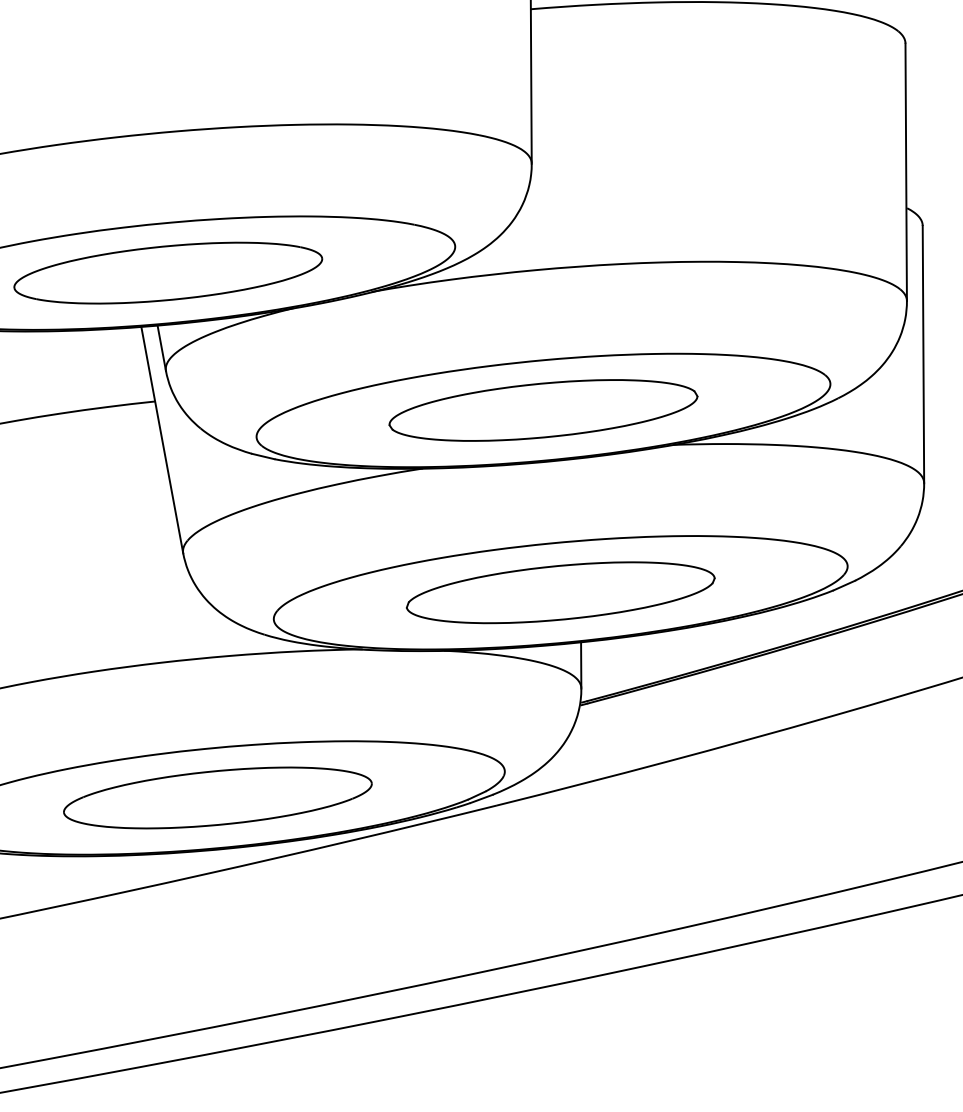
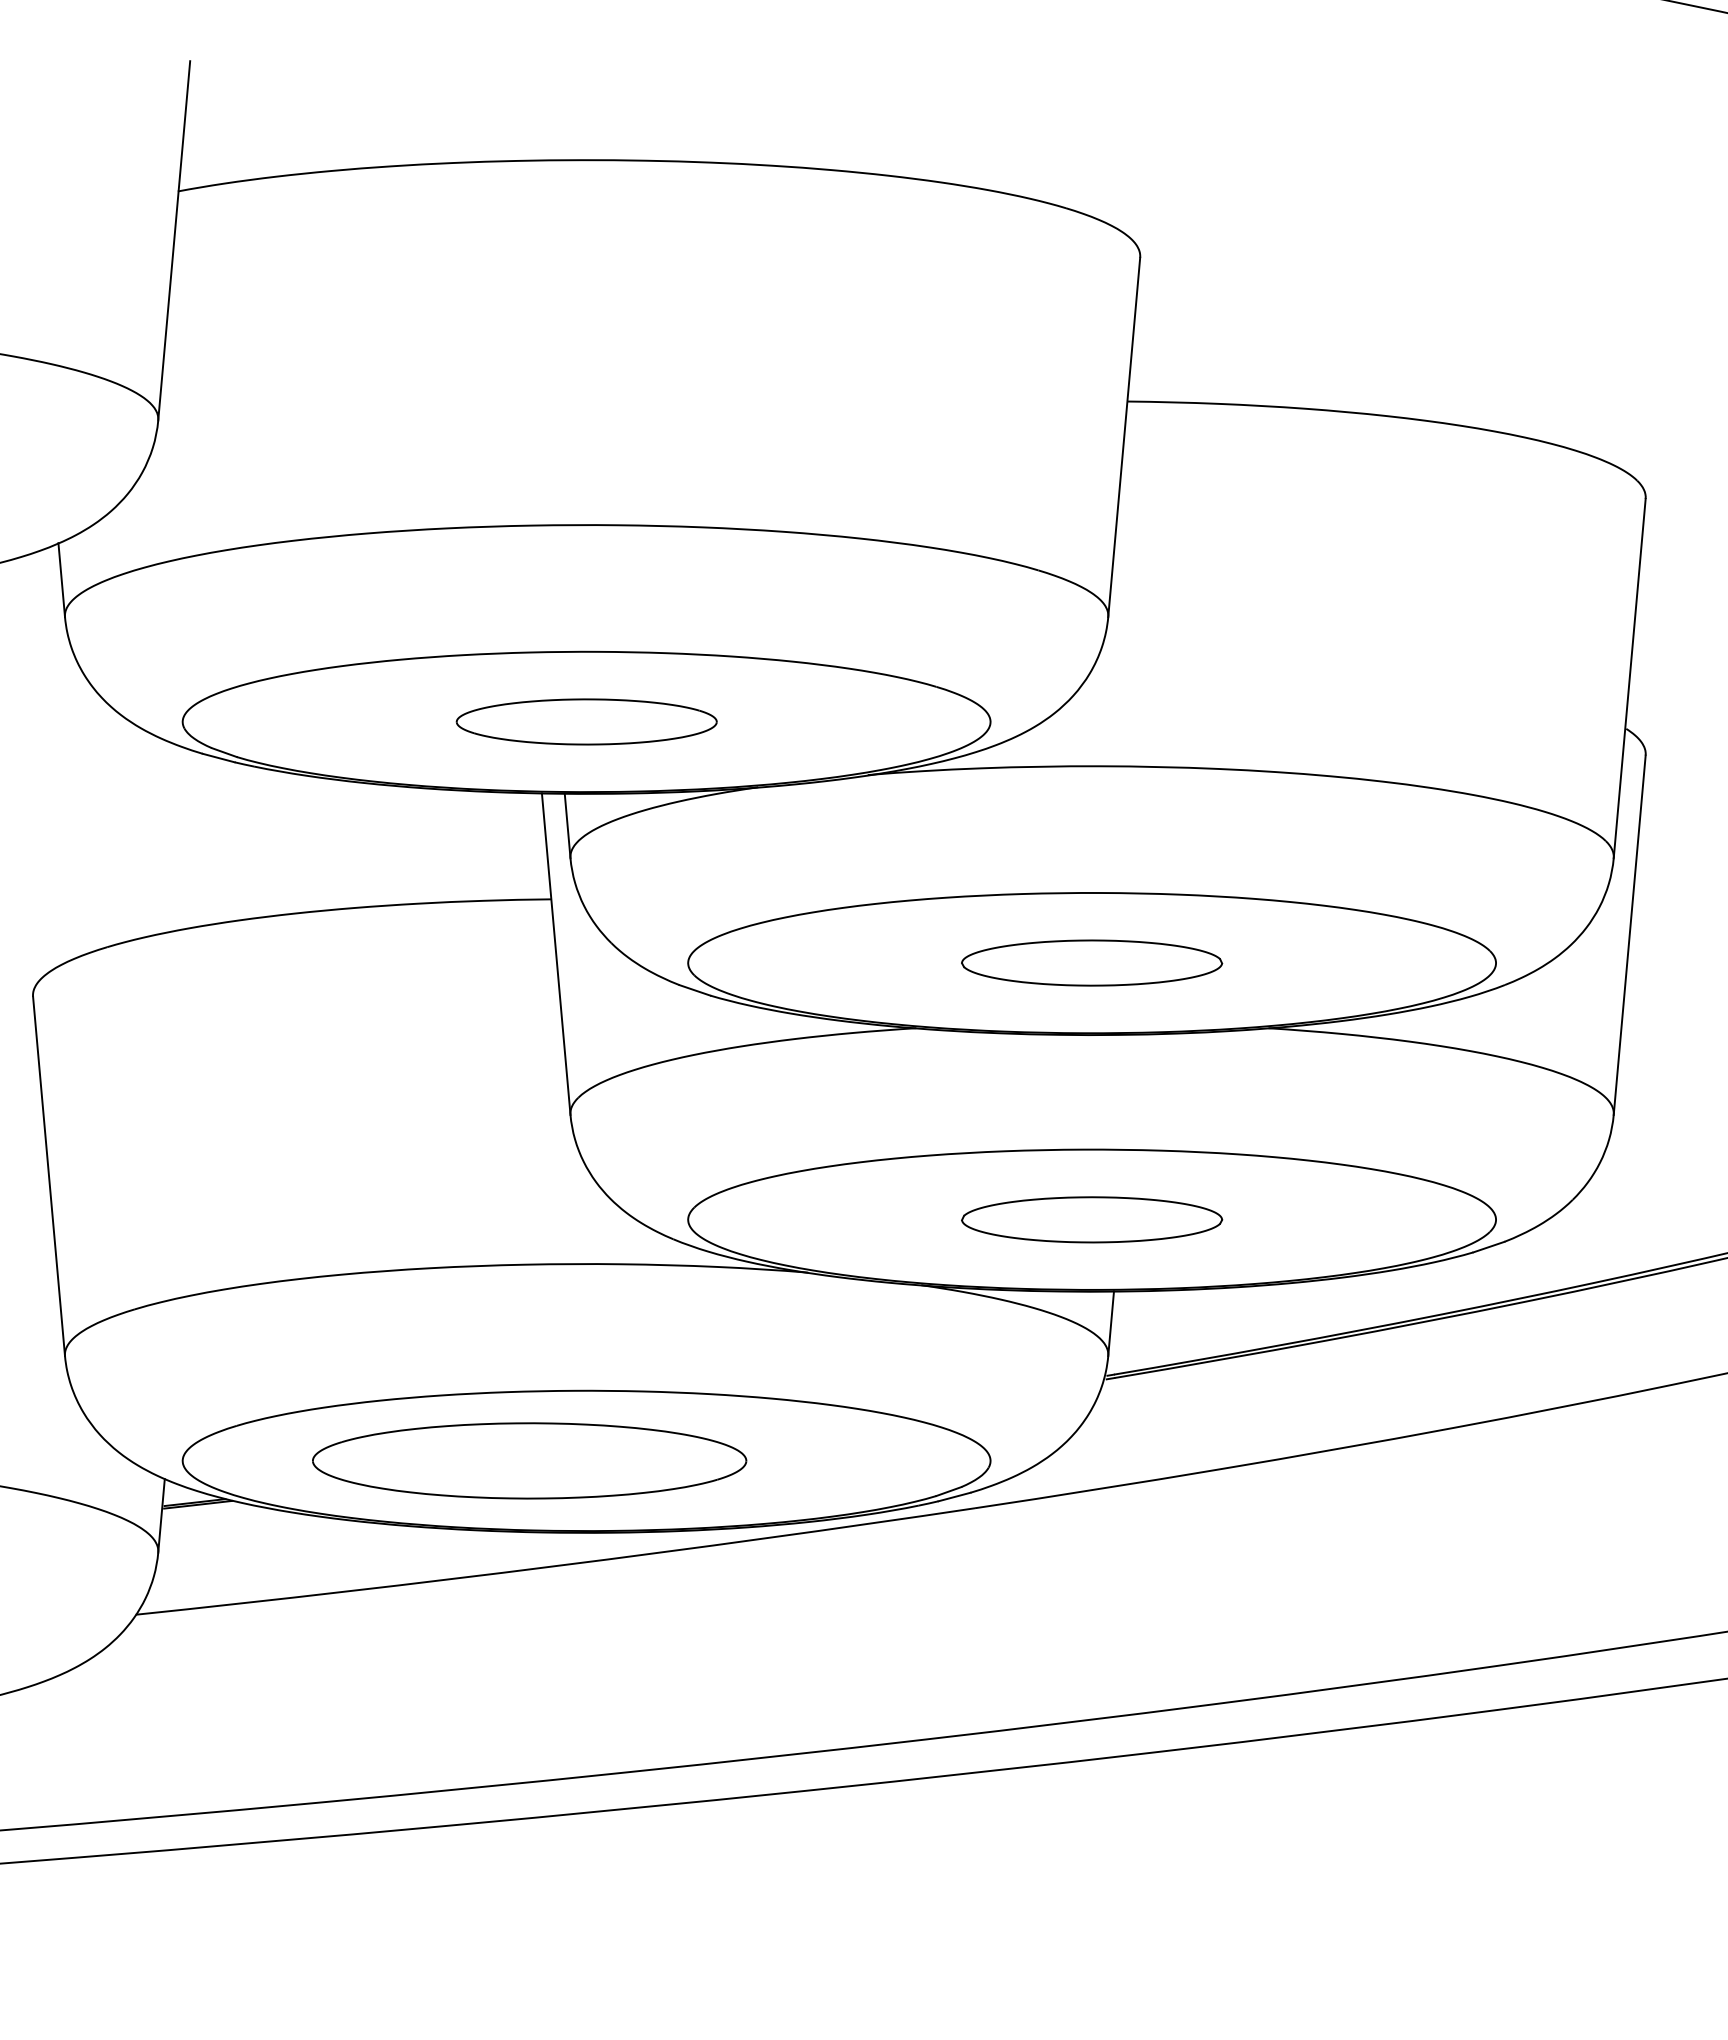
part: (168, 272) -> (586, 721), size x0.6
part: (543, 410) -> (1091, 962), size x0.6
part: (560, 592) -> (1091, 1219), size x0.6
part: (217, 797) -> (529, 1460), moved

